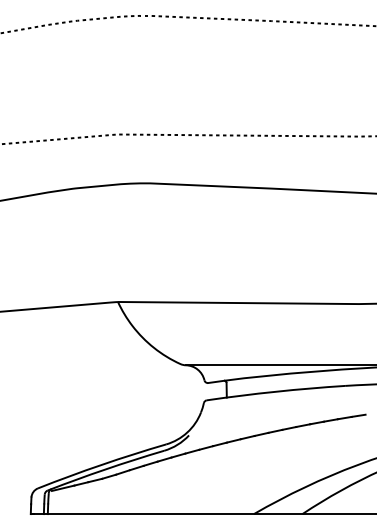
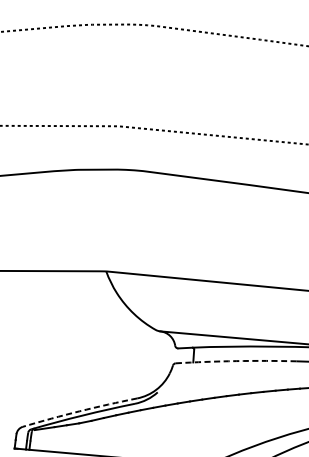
arc: (275, 391) -> (235, 360), solid -> dashed
arc: (101, 464) -> (79, 410), solid -> dashed

